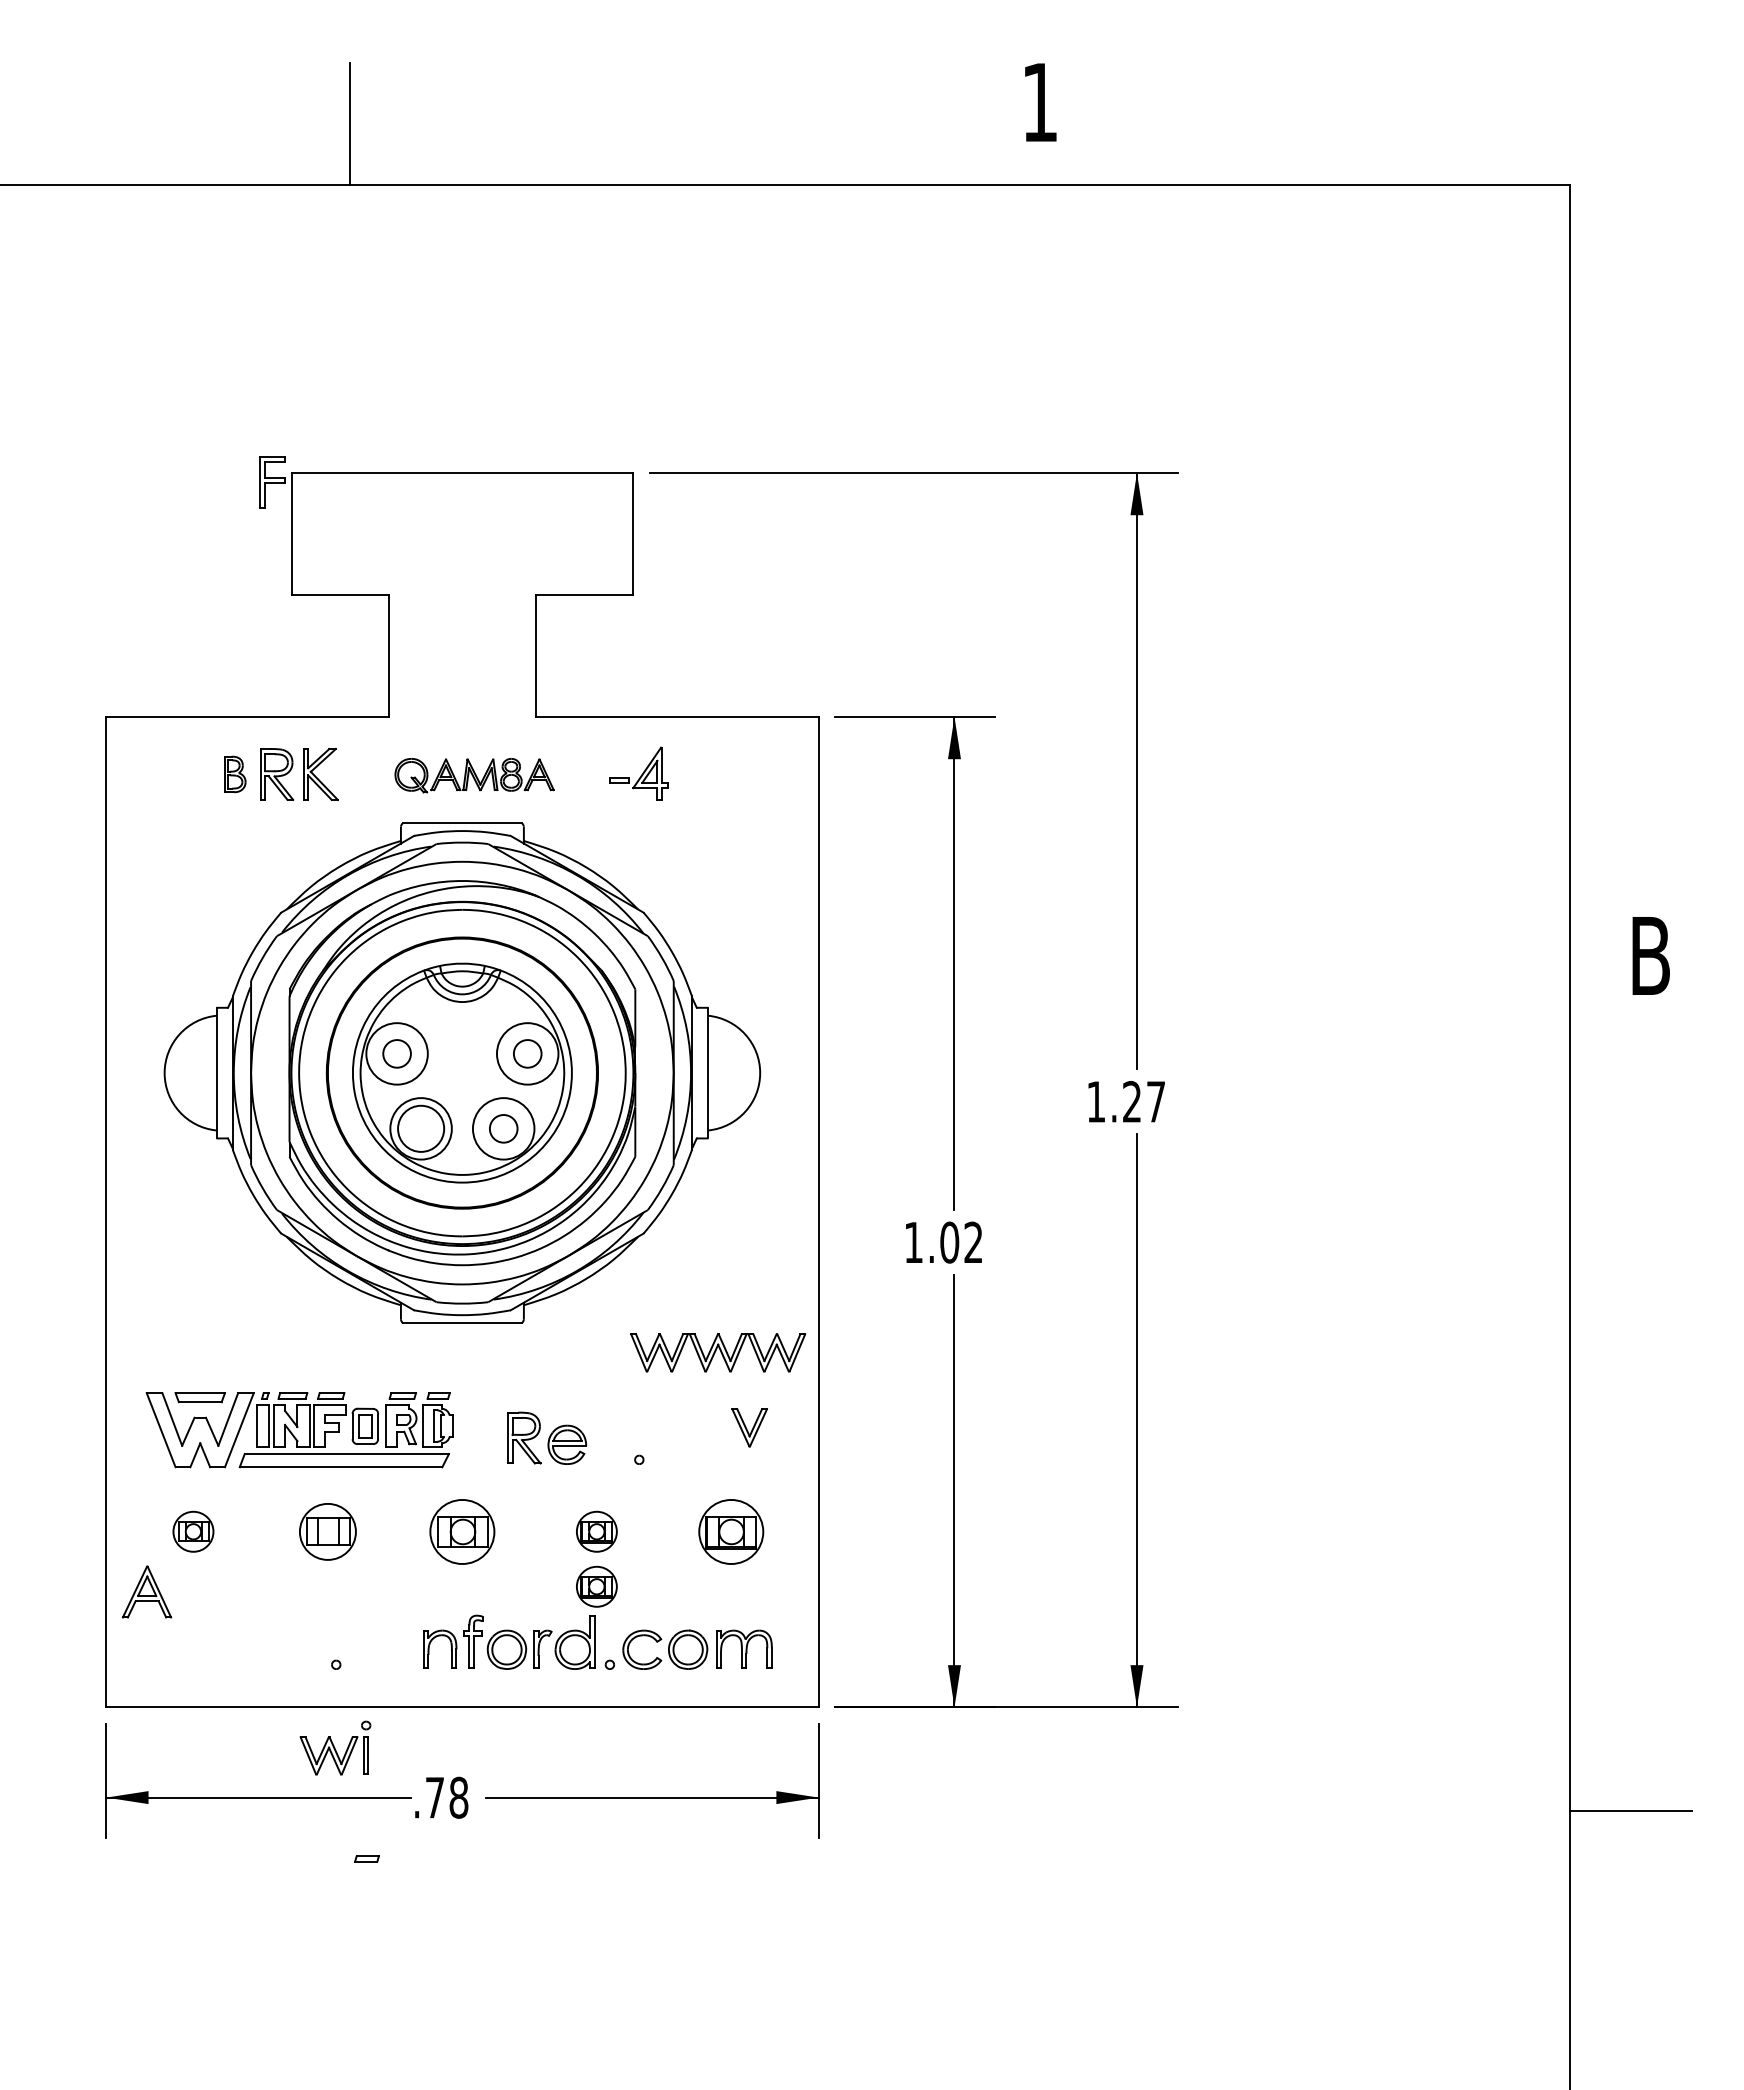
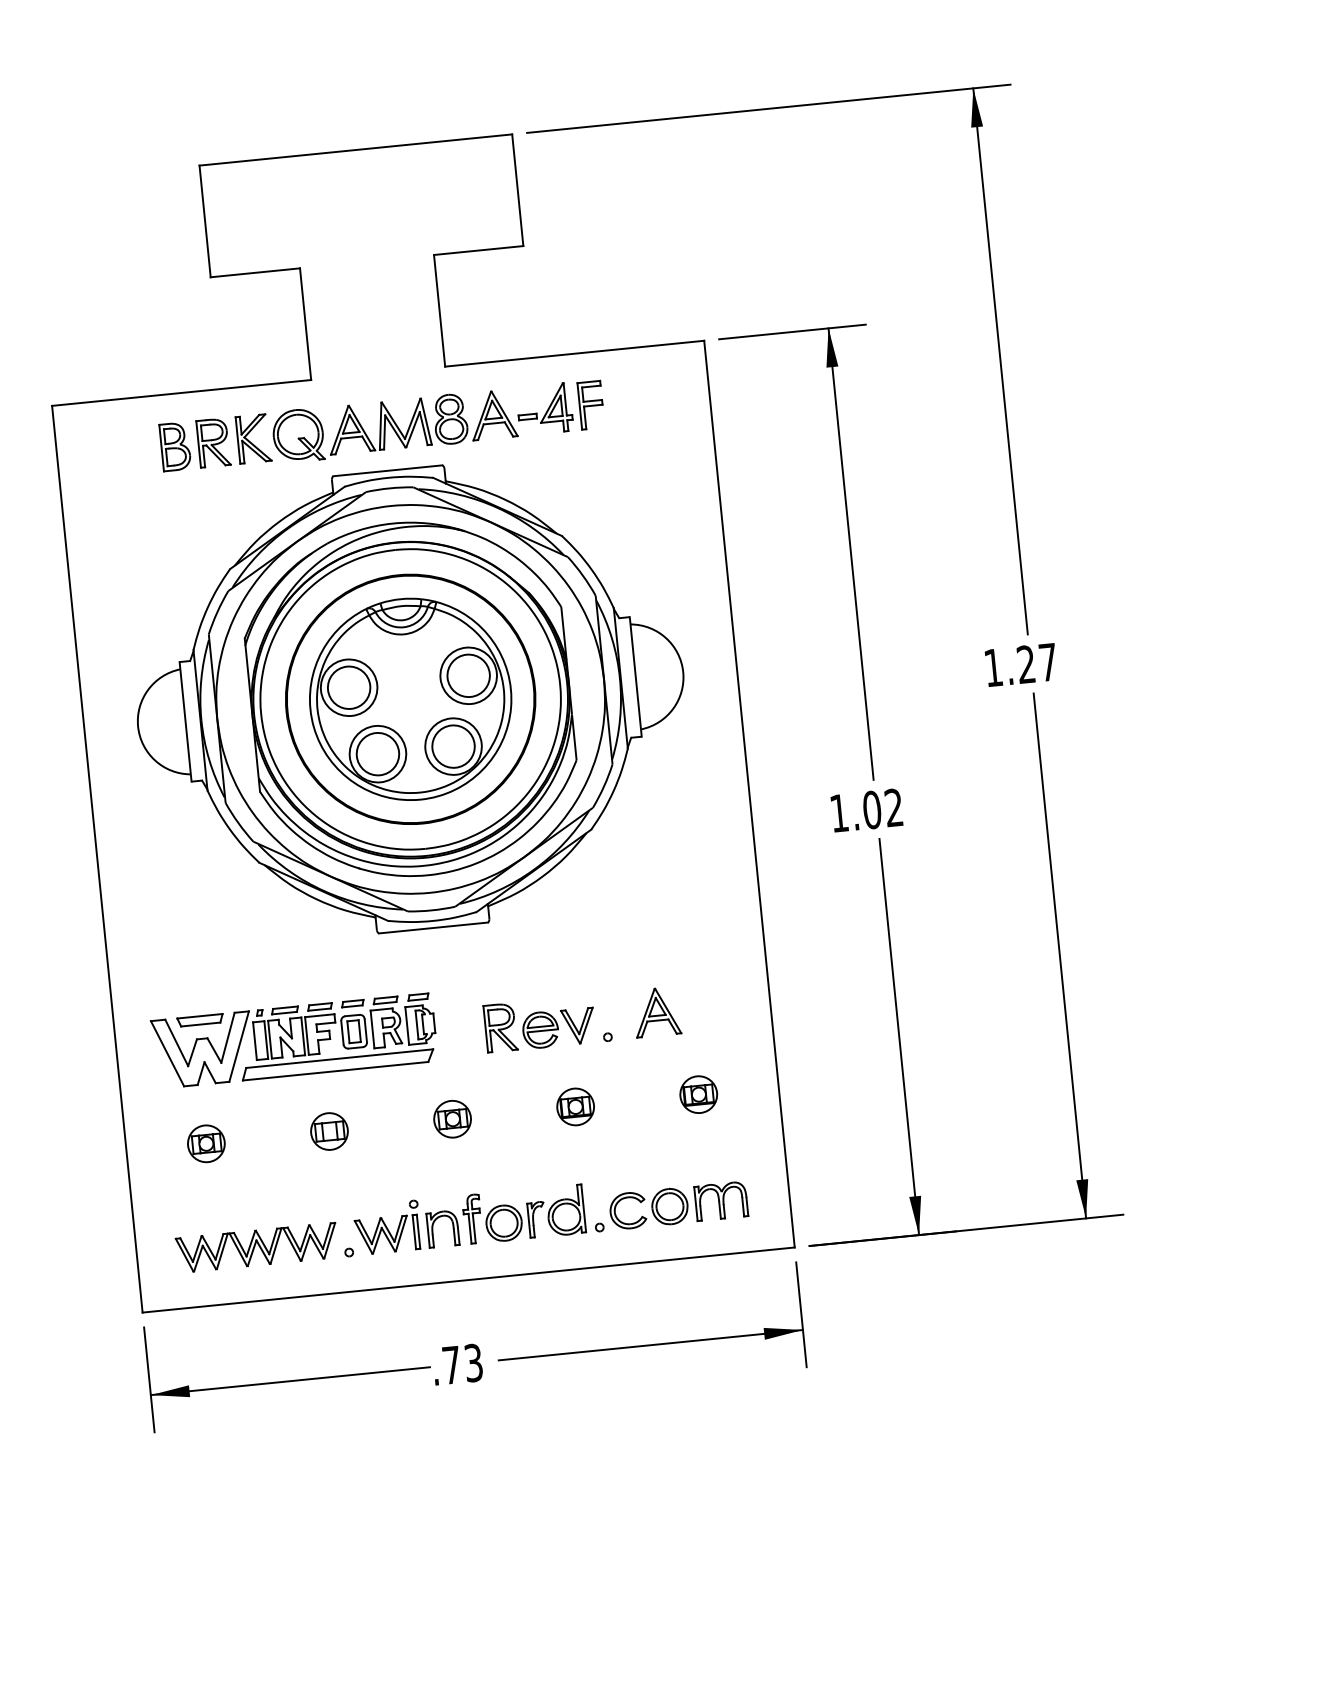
part: (272, 482) -> (591, 405), moved
part: (234, 774) -> (174, 446), size x1.43
part: (474, 775) -> (394, 425), size x1.67
circle: (397, 1053) -> (349, 687), size x1.67
circle: (527, 1053) -> (468, 675), size x1.67
circle: (503, 1128) -> (453, 746), size x1.67
part: (718, 1352) -> (257, 1247), moved
part: (749, 1427) -> (578, 1025), moved
part: (327, 1531) -> (329, 1131), size x0.71
part: (462, 1531) -> (452, 1118), size x0.62
part: (731, 1531) -> (698, 1094), size x0.62
part: (596, 1586) -> (580, 1157), removed
part: (146, 1591) -> (656, 1011), moved
part: (335, 1747) -> (387, 1227), moved
text: (458, 1797) -> (473, 1362), .78 -> .73
part: (366, 1858) -> (352, 1003), moved

